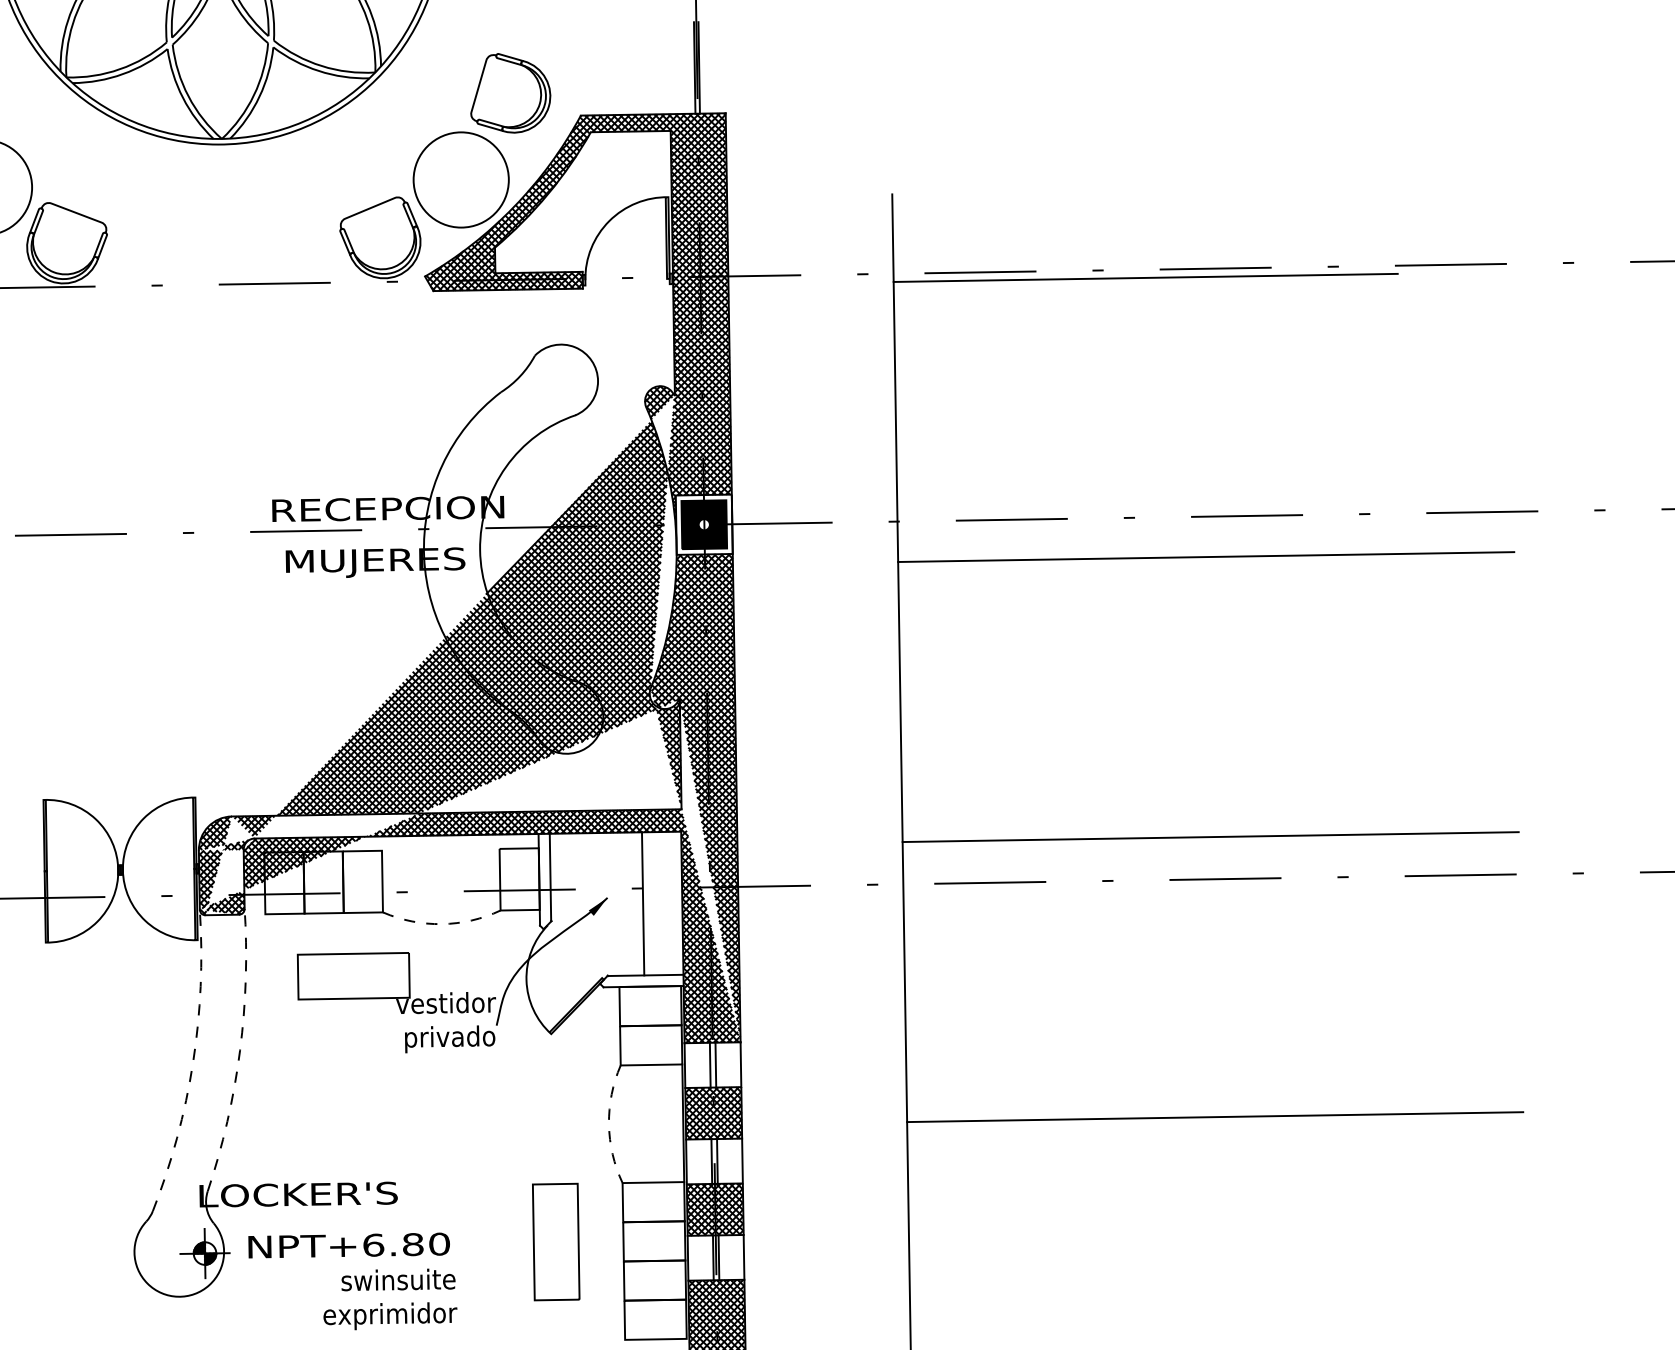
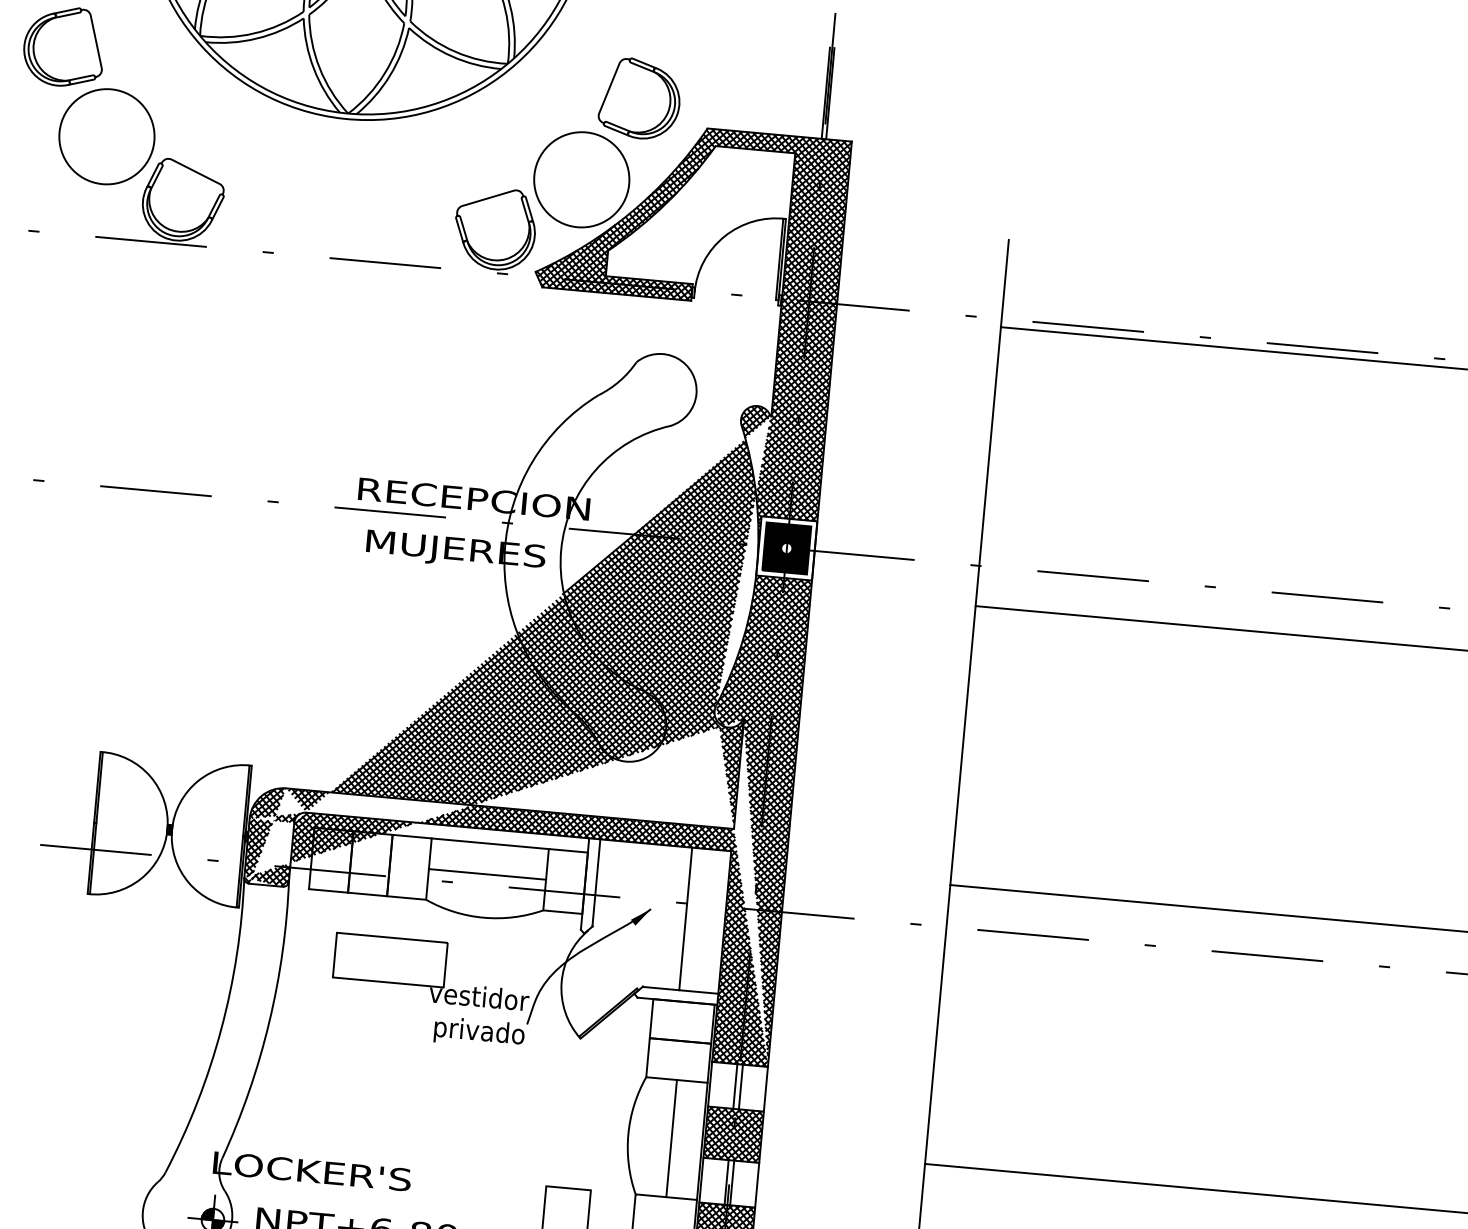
line: (440, 849) -> (490, 843), added
line: (441, 880) -> (487, 874), added
arc: (441, 924) -> (483, 918), dashed -> solid
arc: (240, 1050) -> (269, 1021), dashed -> solid
arc: (193, 1063) -> (221, 1029), dashed -> solid
line: (652, 1123) -> (671, 1138), added
arc: (609, 1124) -> (628, 1134), dashed -> solid

